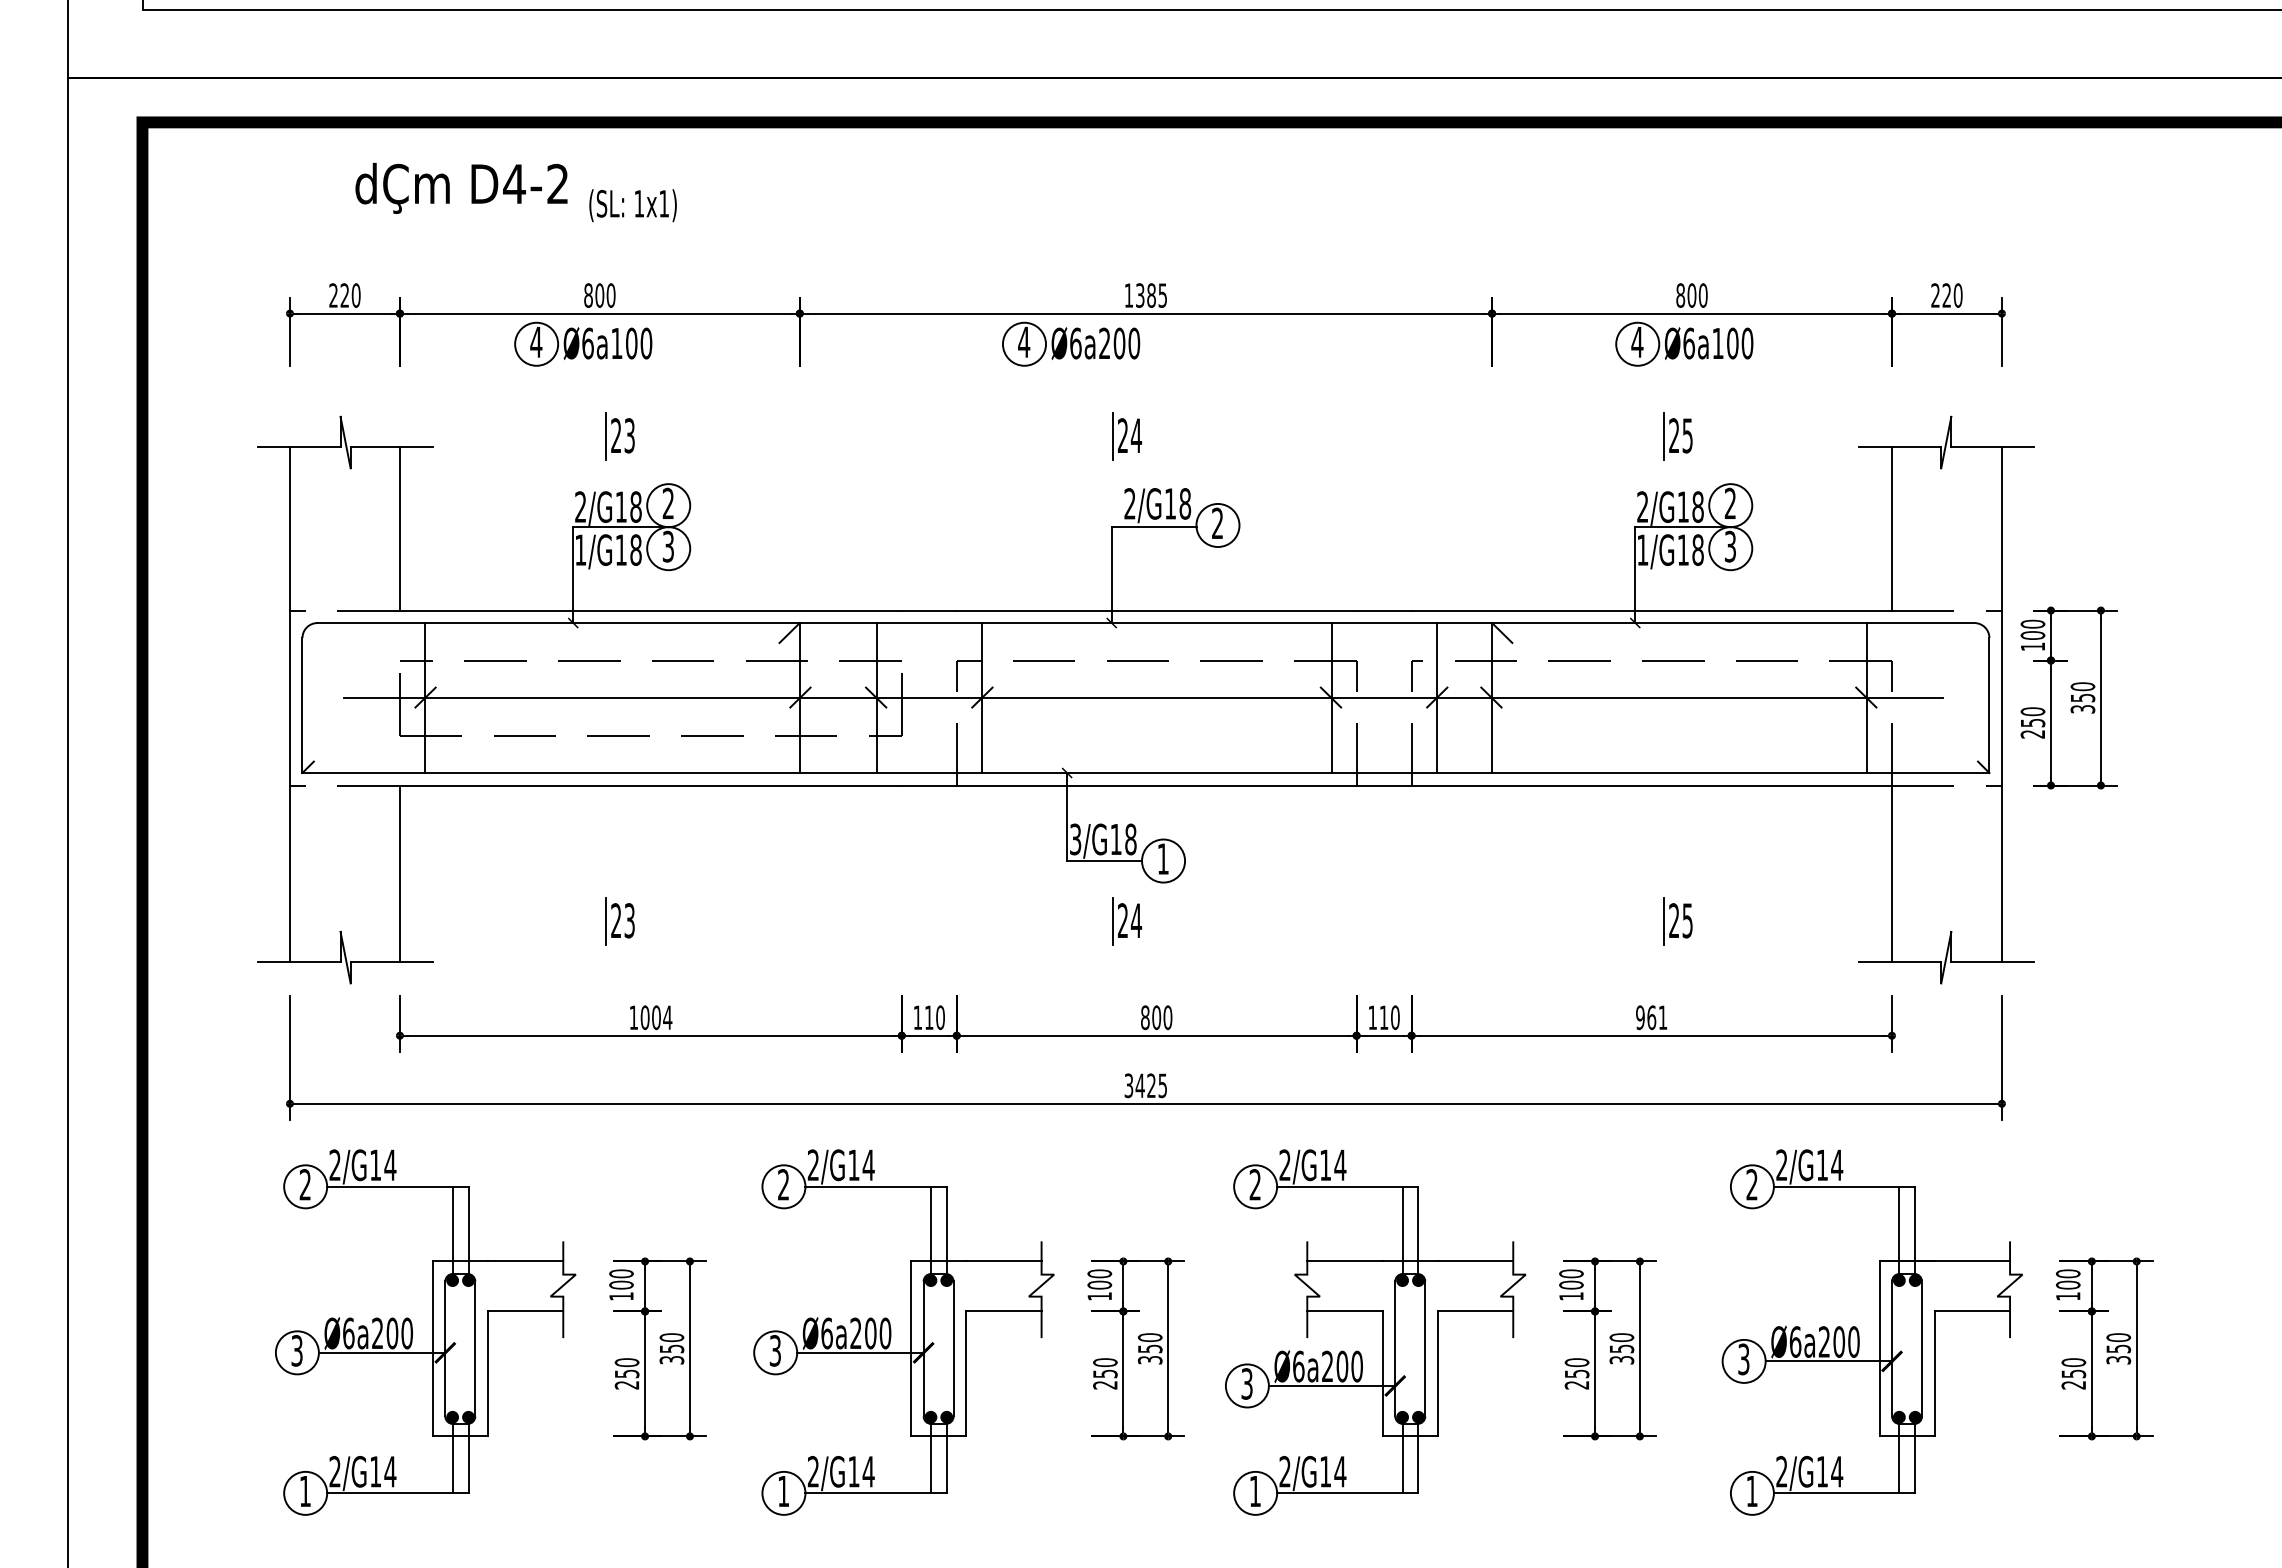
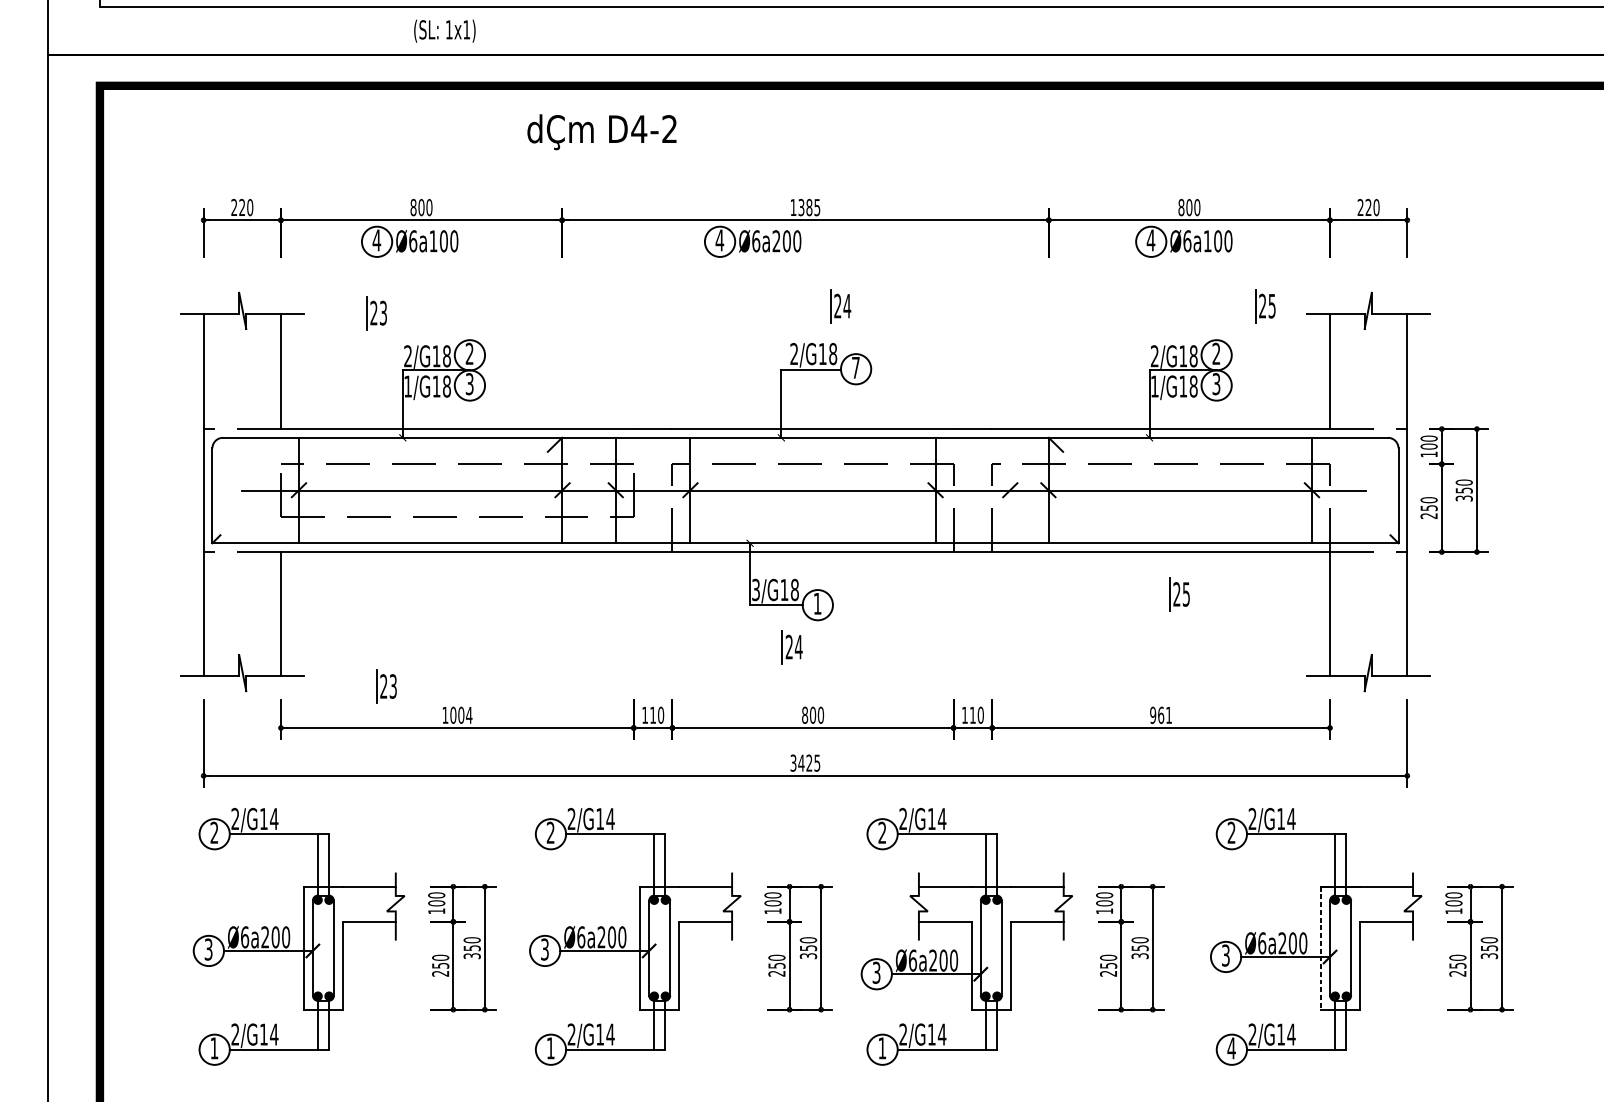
text: (461, 188) -> (601, 132), moved
text: (632, 205) -> (444, 31), moved
part: (619, 436) -> (376, 313), moved
part: (1126, 436) -> (840, 306), moved
part: (1677, 436) -> (1264, 306), moved
text: (1217, 522) -> (855, 367), 2 -> 7
line: (1436, 698) -> (1009, 490), removed
part: (619, 921) -> (386, 687), moved
part: (1677, 921) -> (1179, 594), moved
line: (1879, 1349) -> (1321, 948), solid -> dashed
text: (1752, 1491) -> (1231, 1048), 1 -> 4

